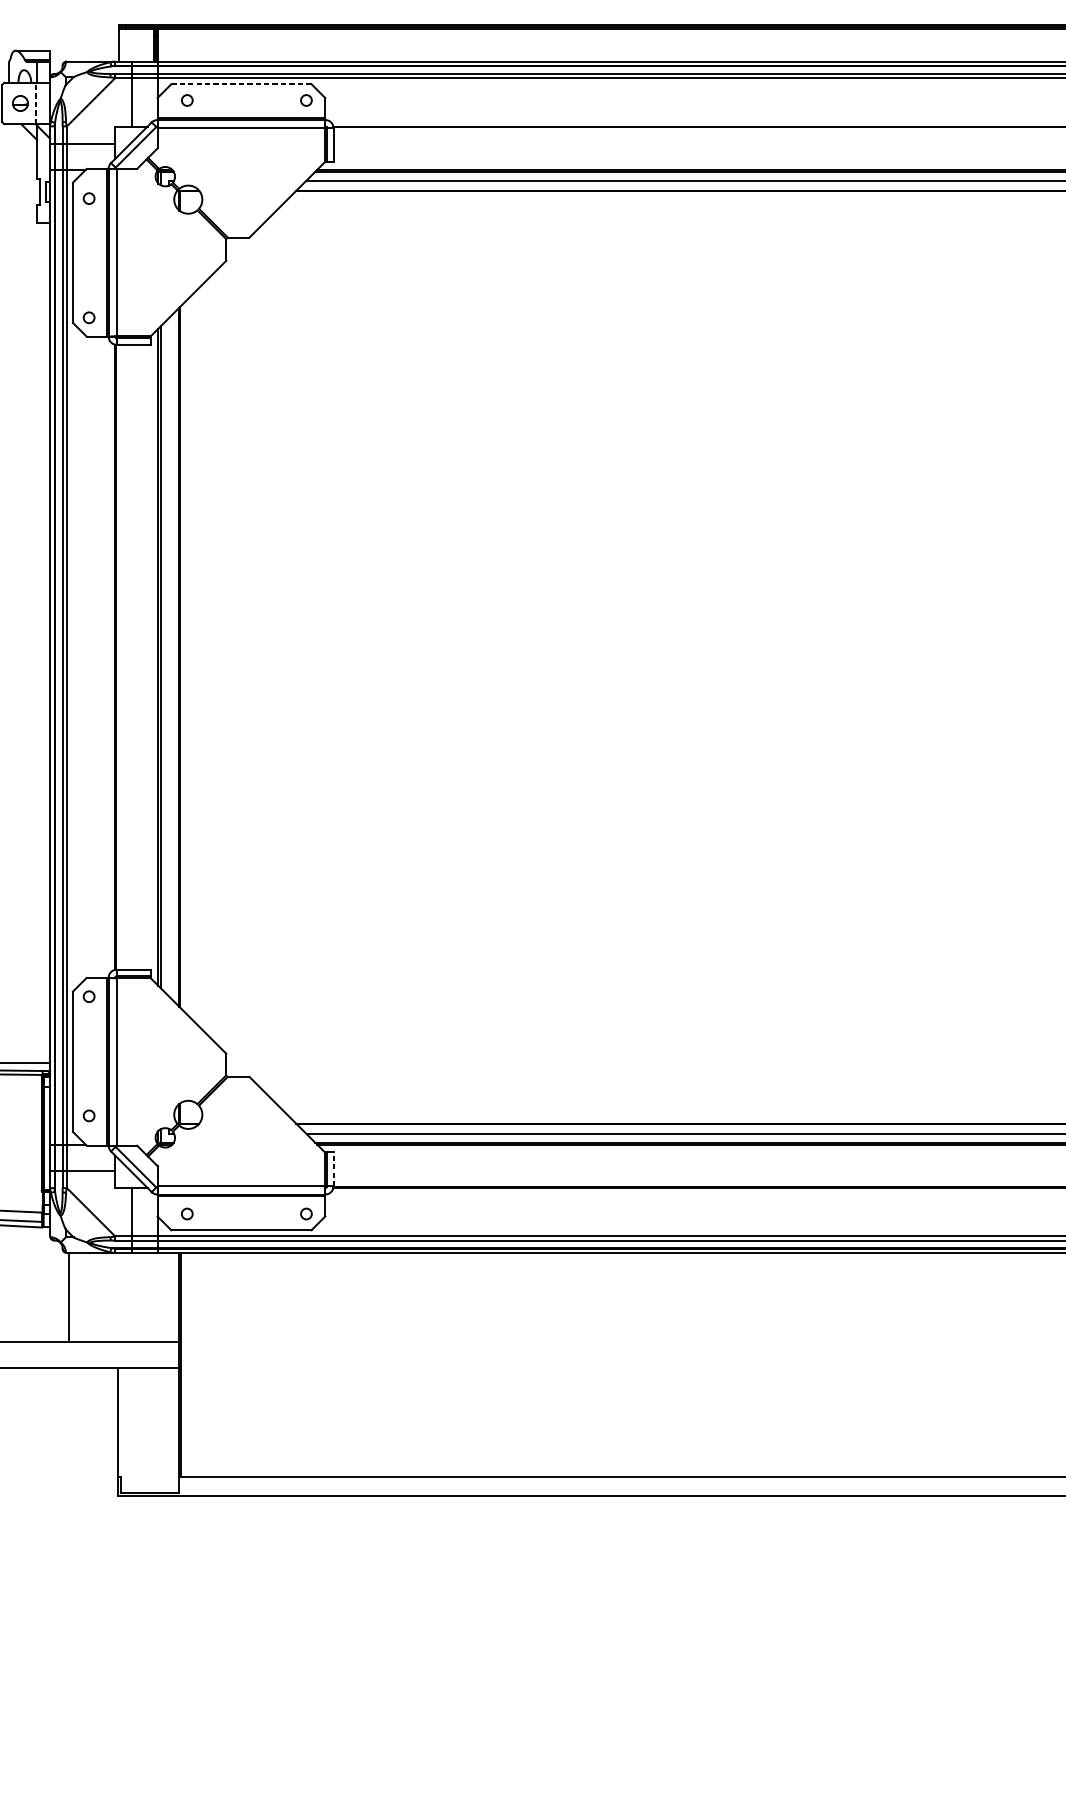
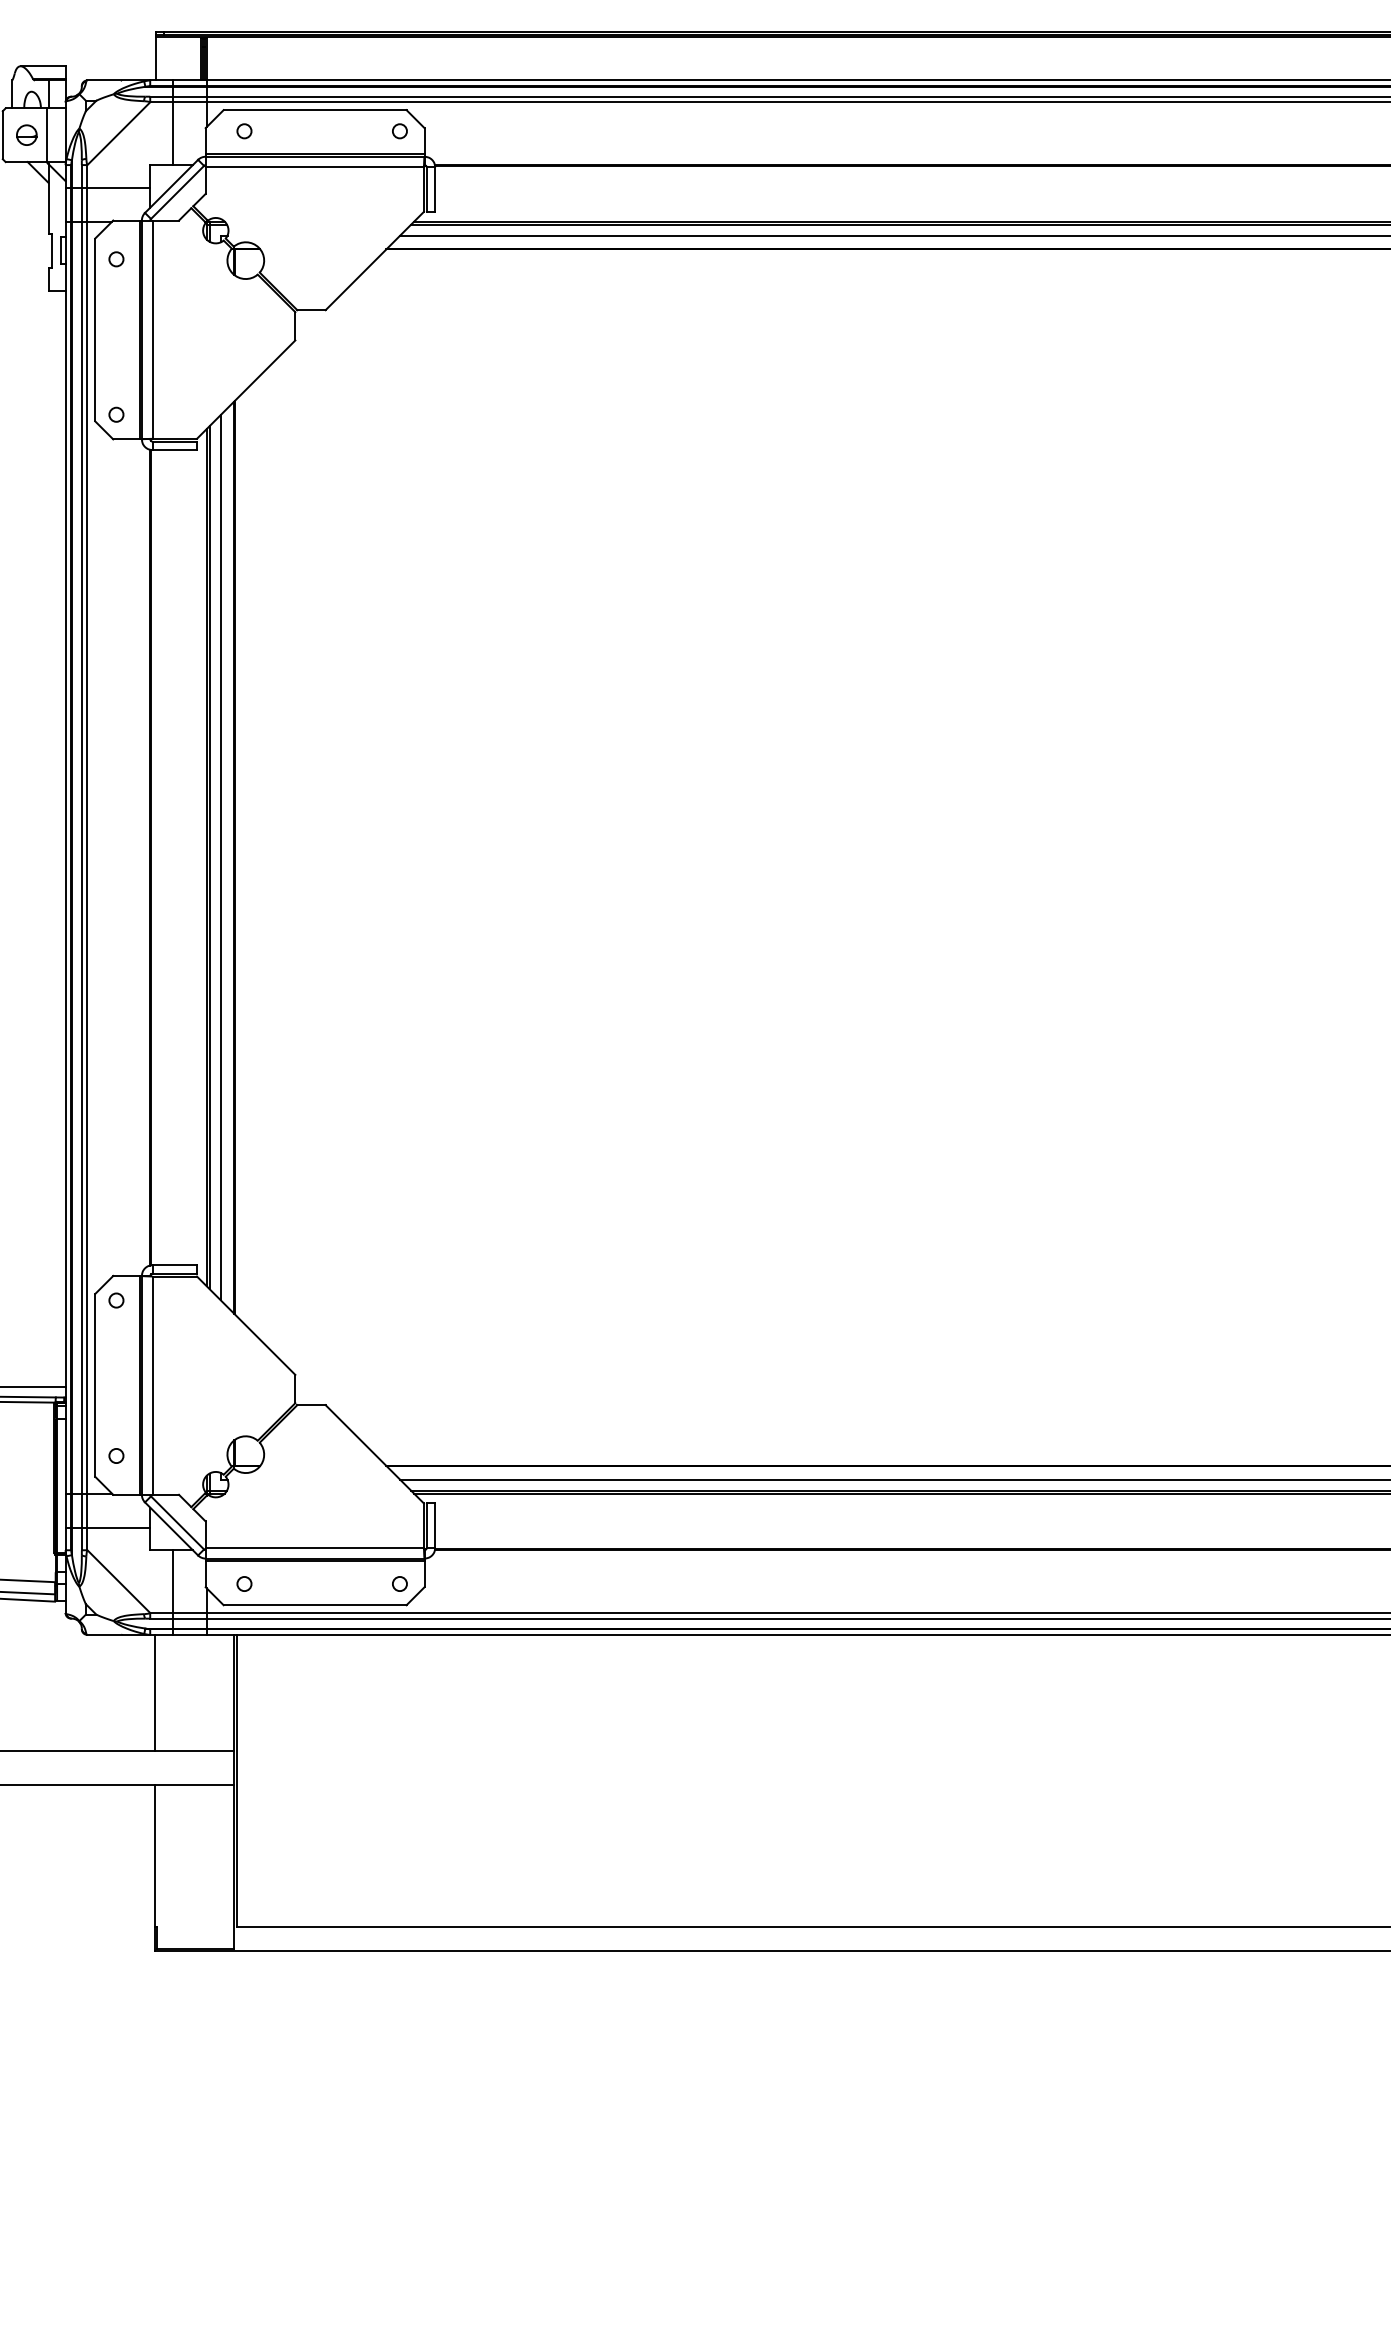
line: (240, 84) -> (314, 110), dashed -> solid
line: (35, 103) -> (46, 135), dashed -> solid
line: (168, 657) -> (220, 857), added
line: (333, 1169) -> (435, 1525), dashed -> solid
line: (69, 1297) -> (154, 1692), moved

